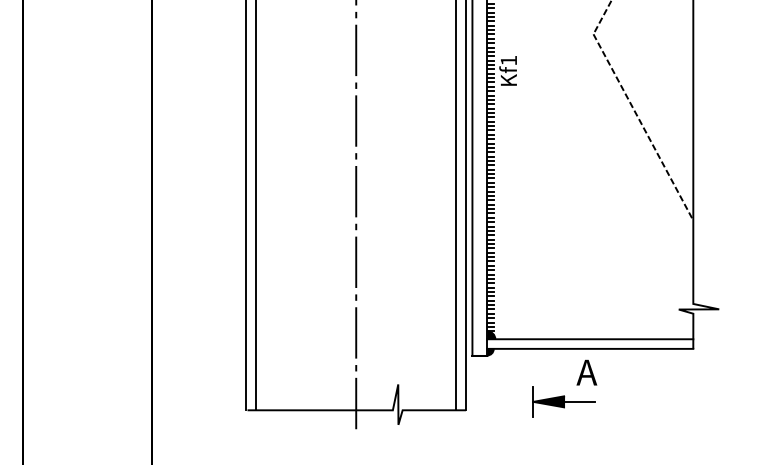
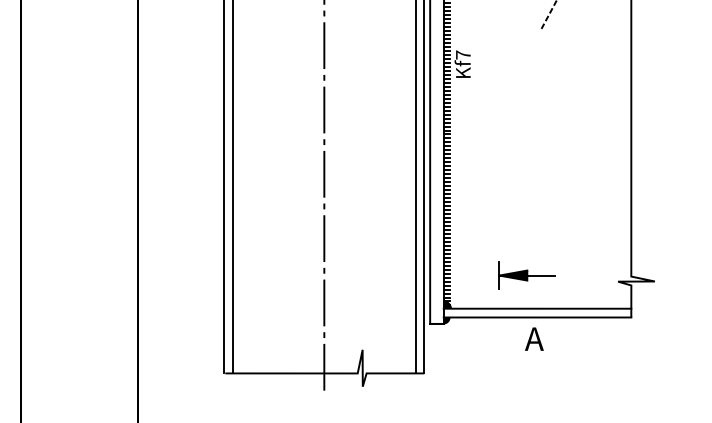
text: (508, 60) -> (463, 54), Kf1 -> Kf7
line: (643, 127) -> (585, 115), removed
part: (563, 401) -> (526, 275), moved

